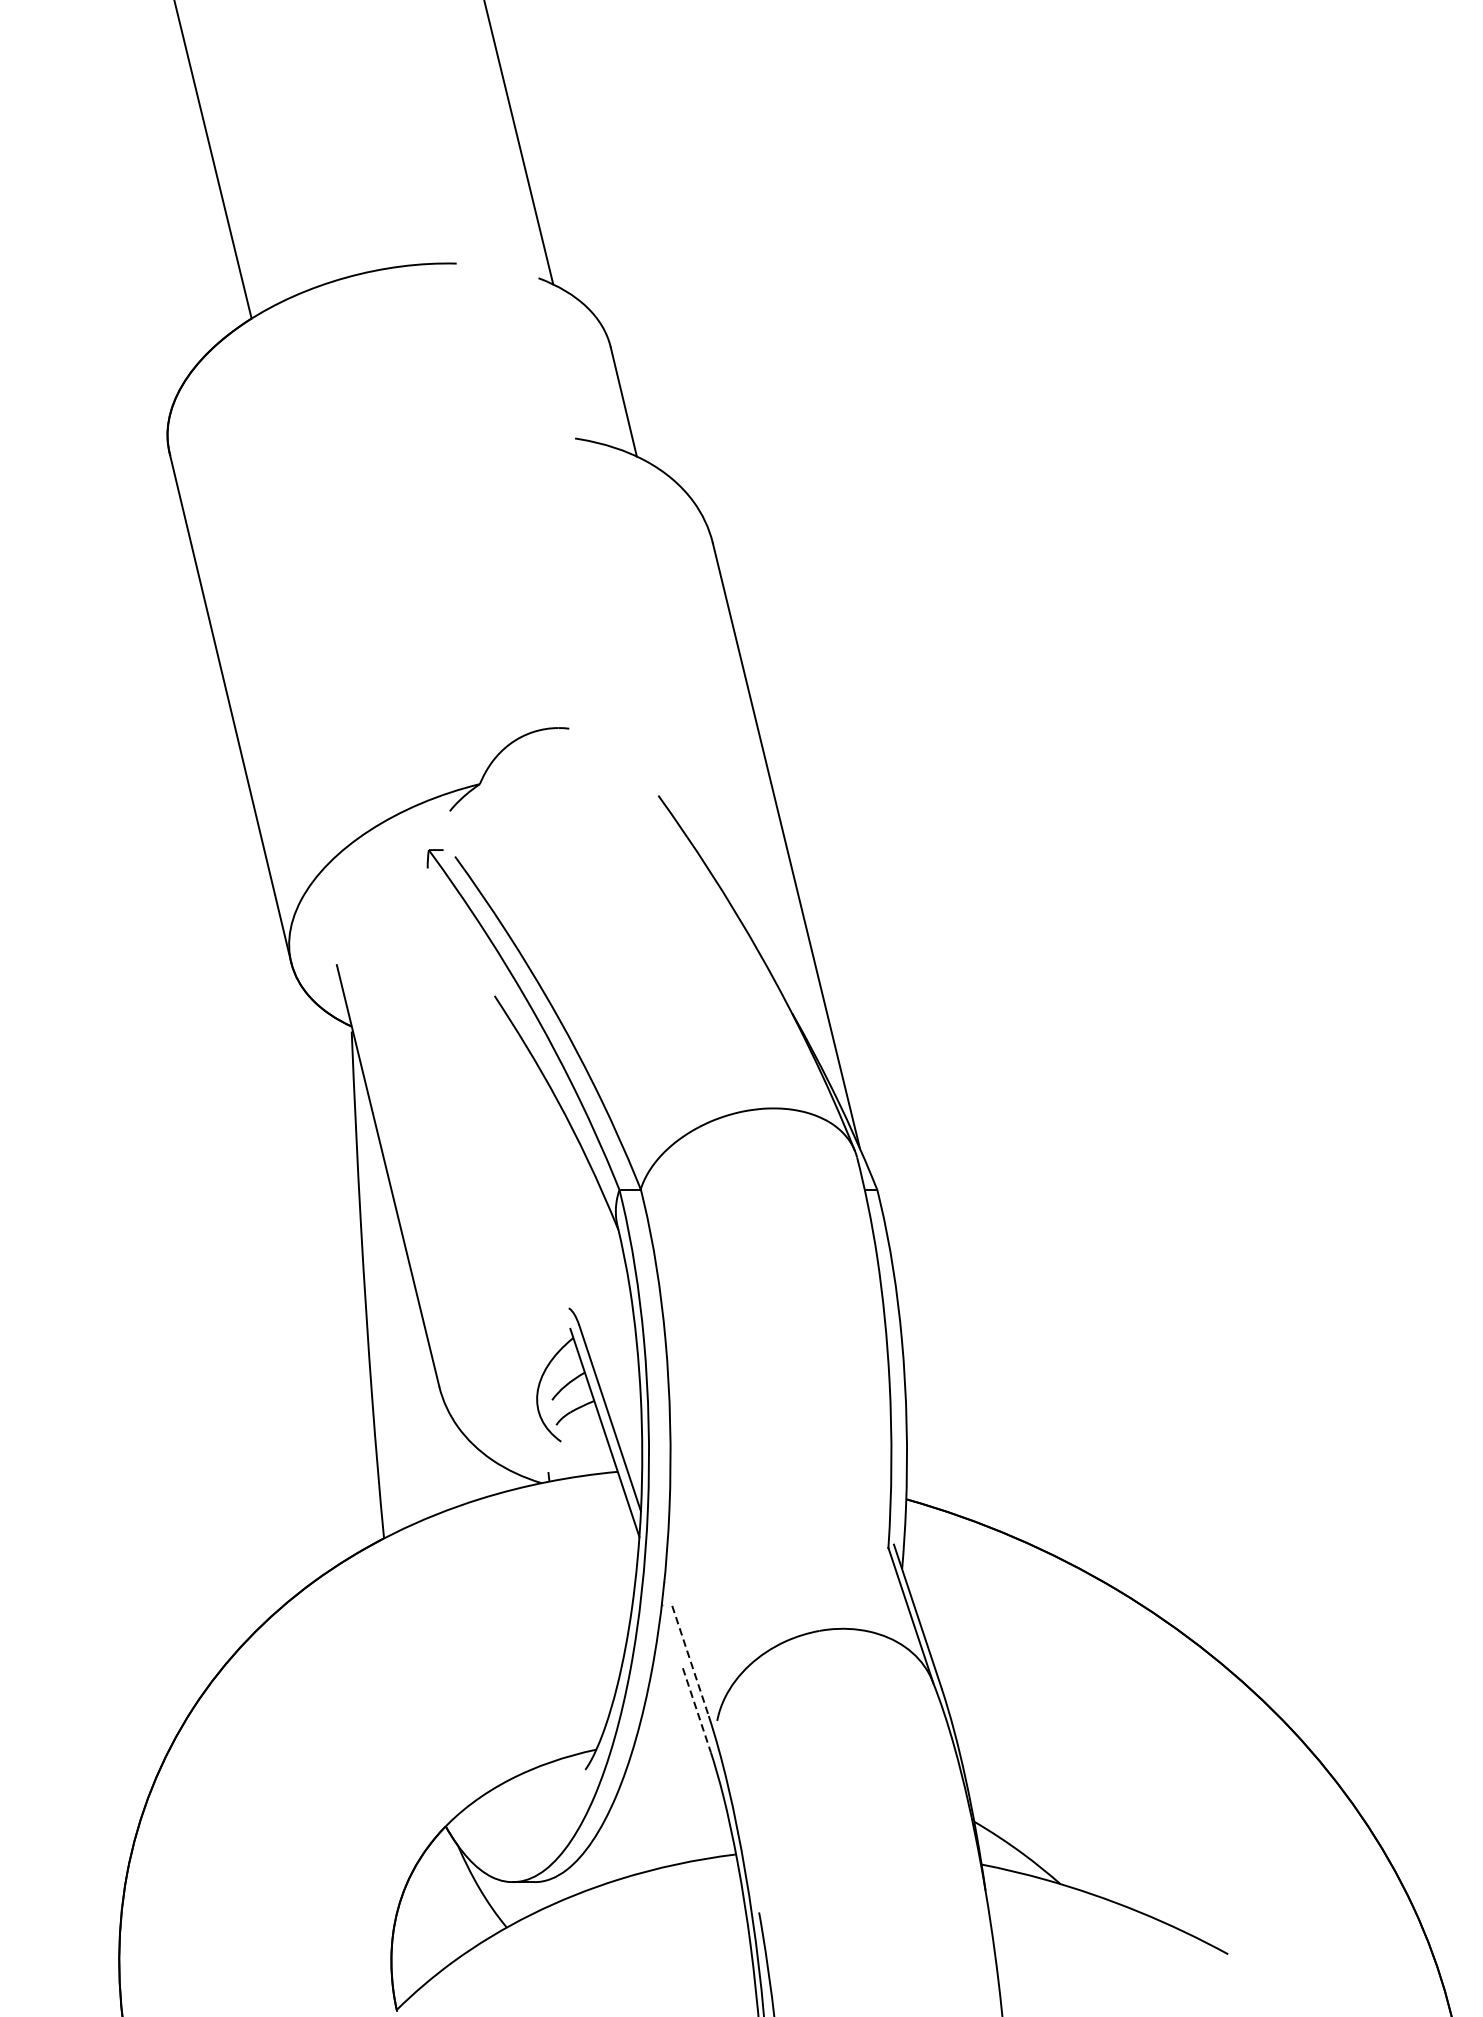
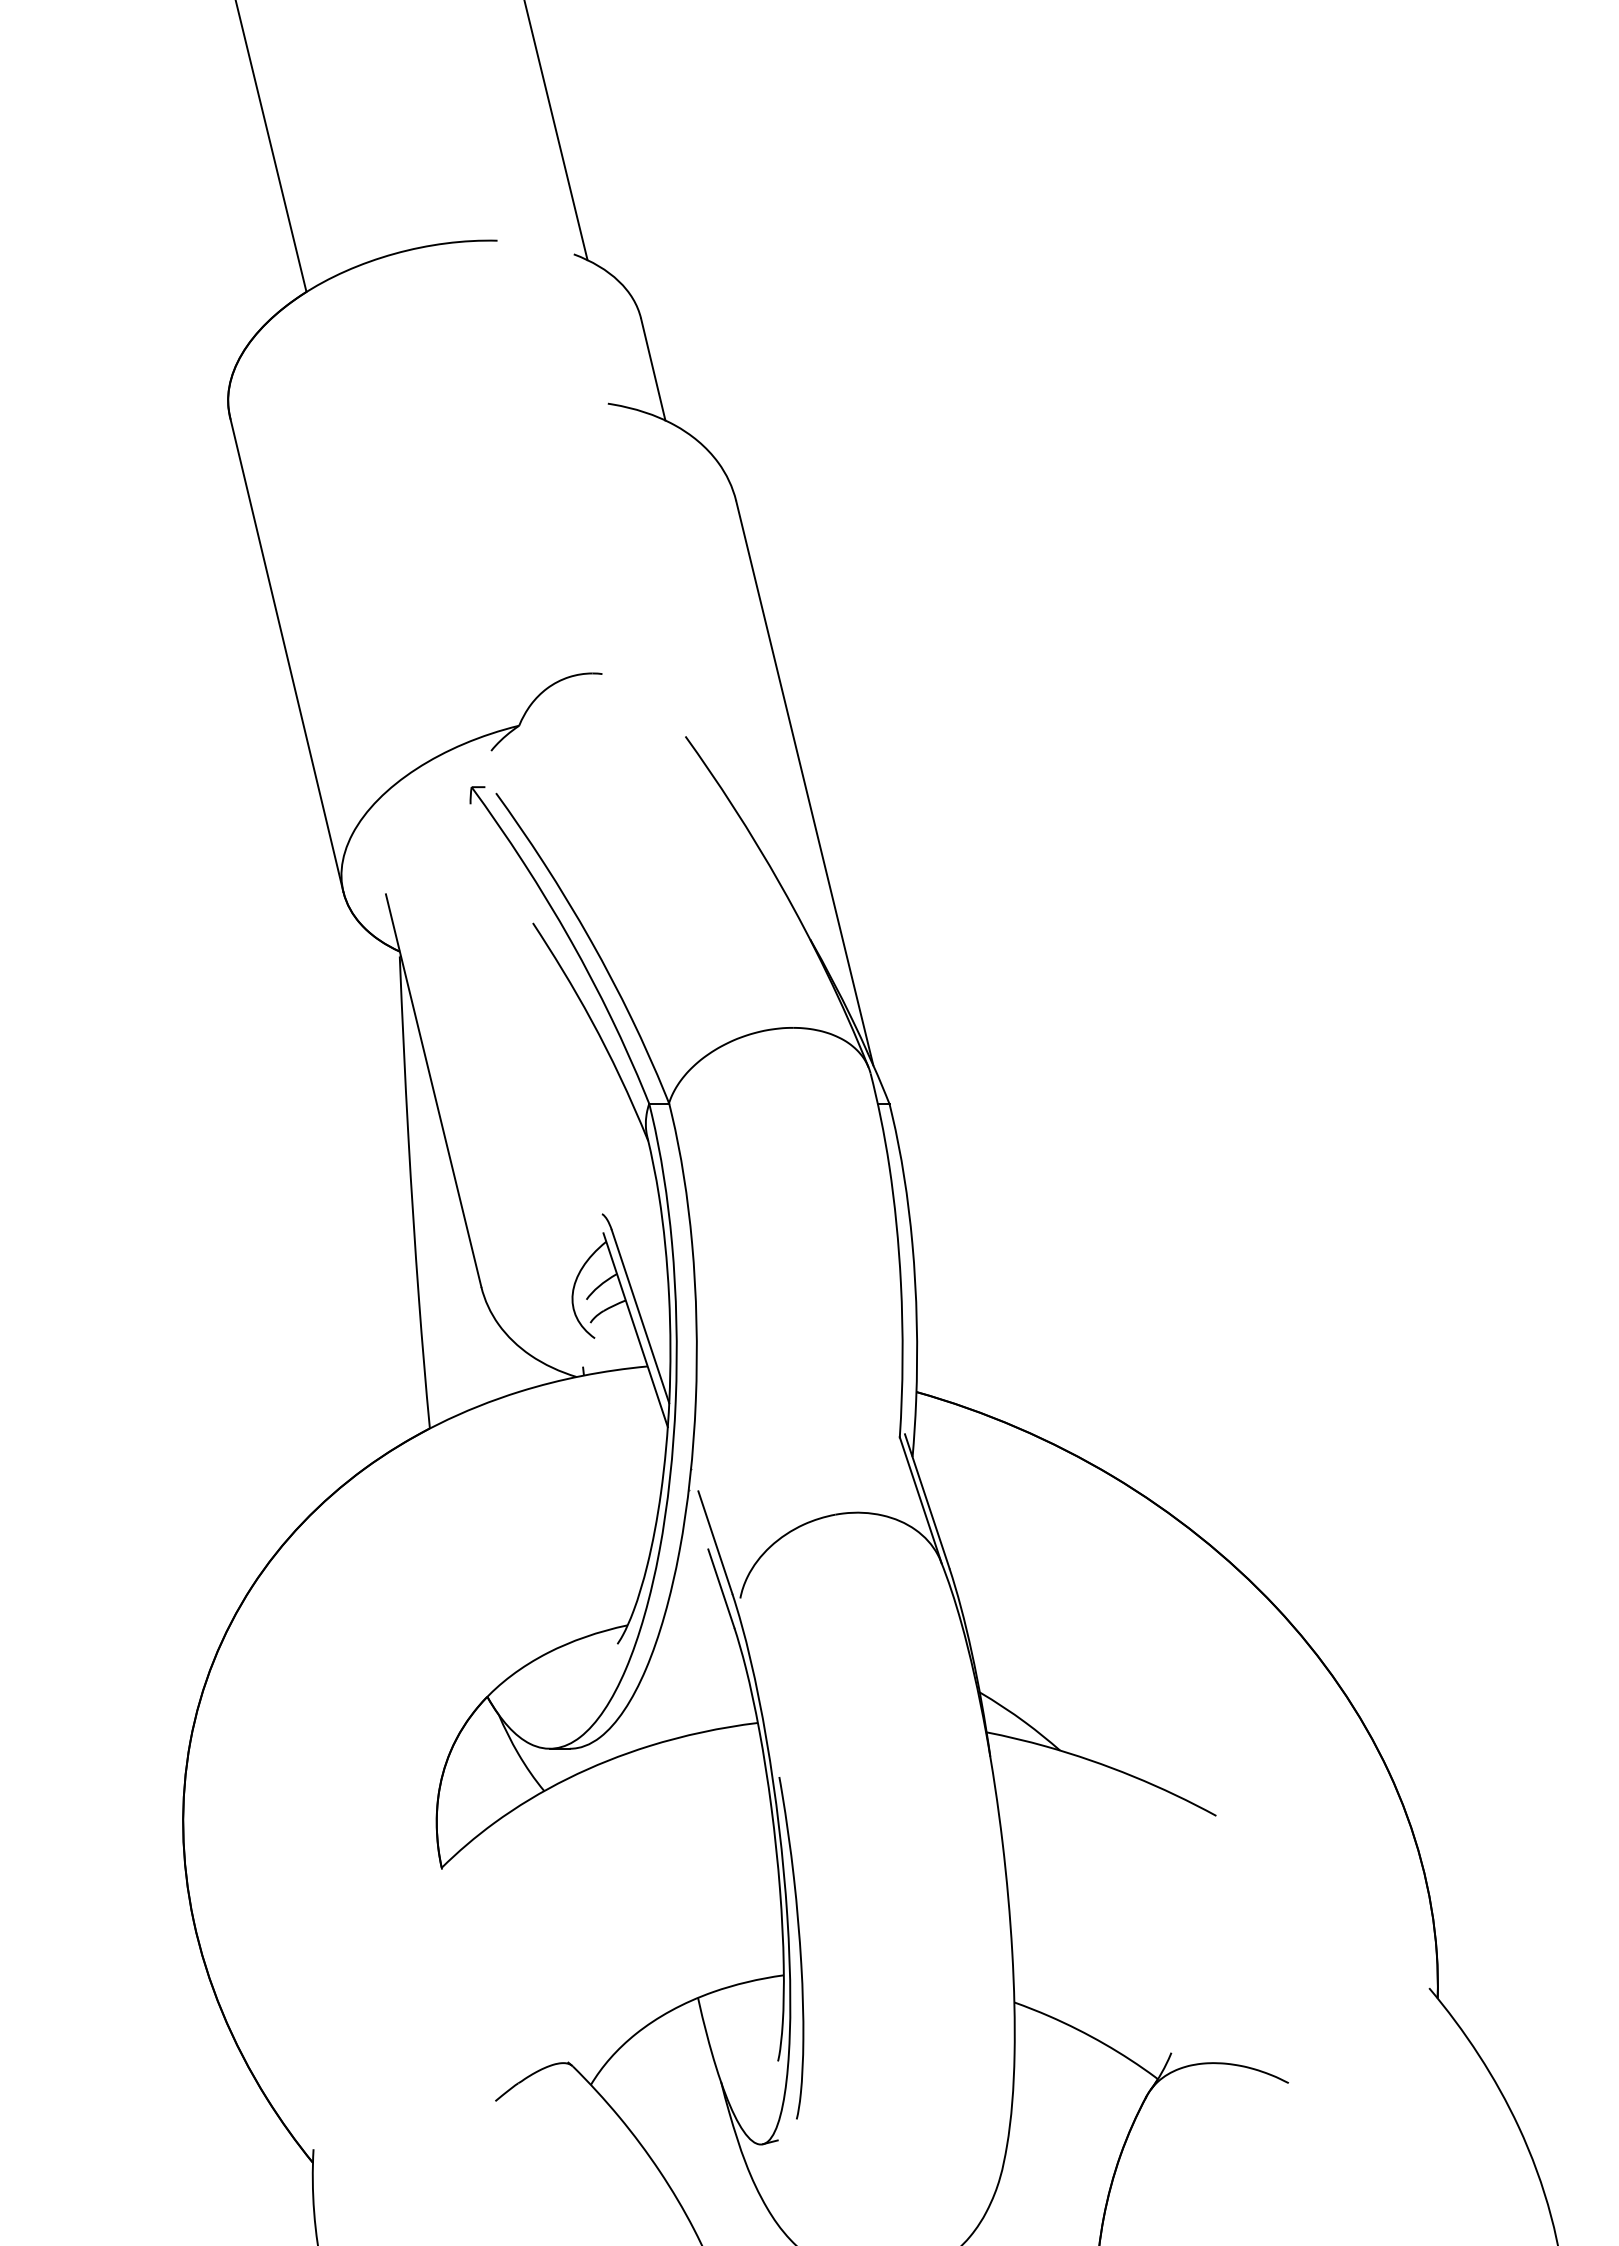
line: (690, 1661) -> (715, 1543), dashed -> solid
line: (697, 1711) -> (721, 1589), dashed -> solid

